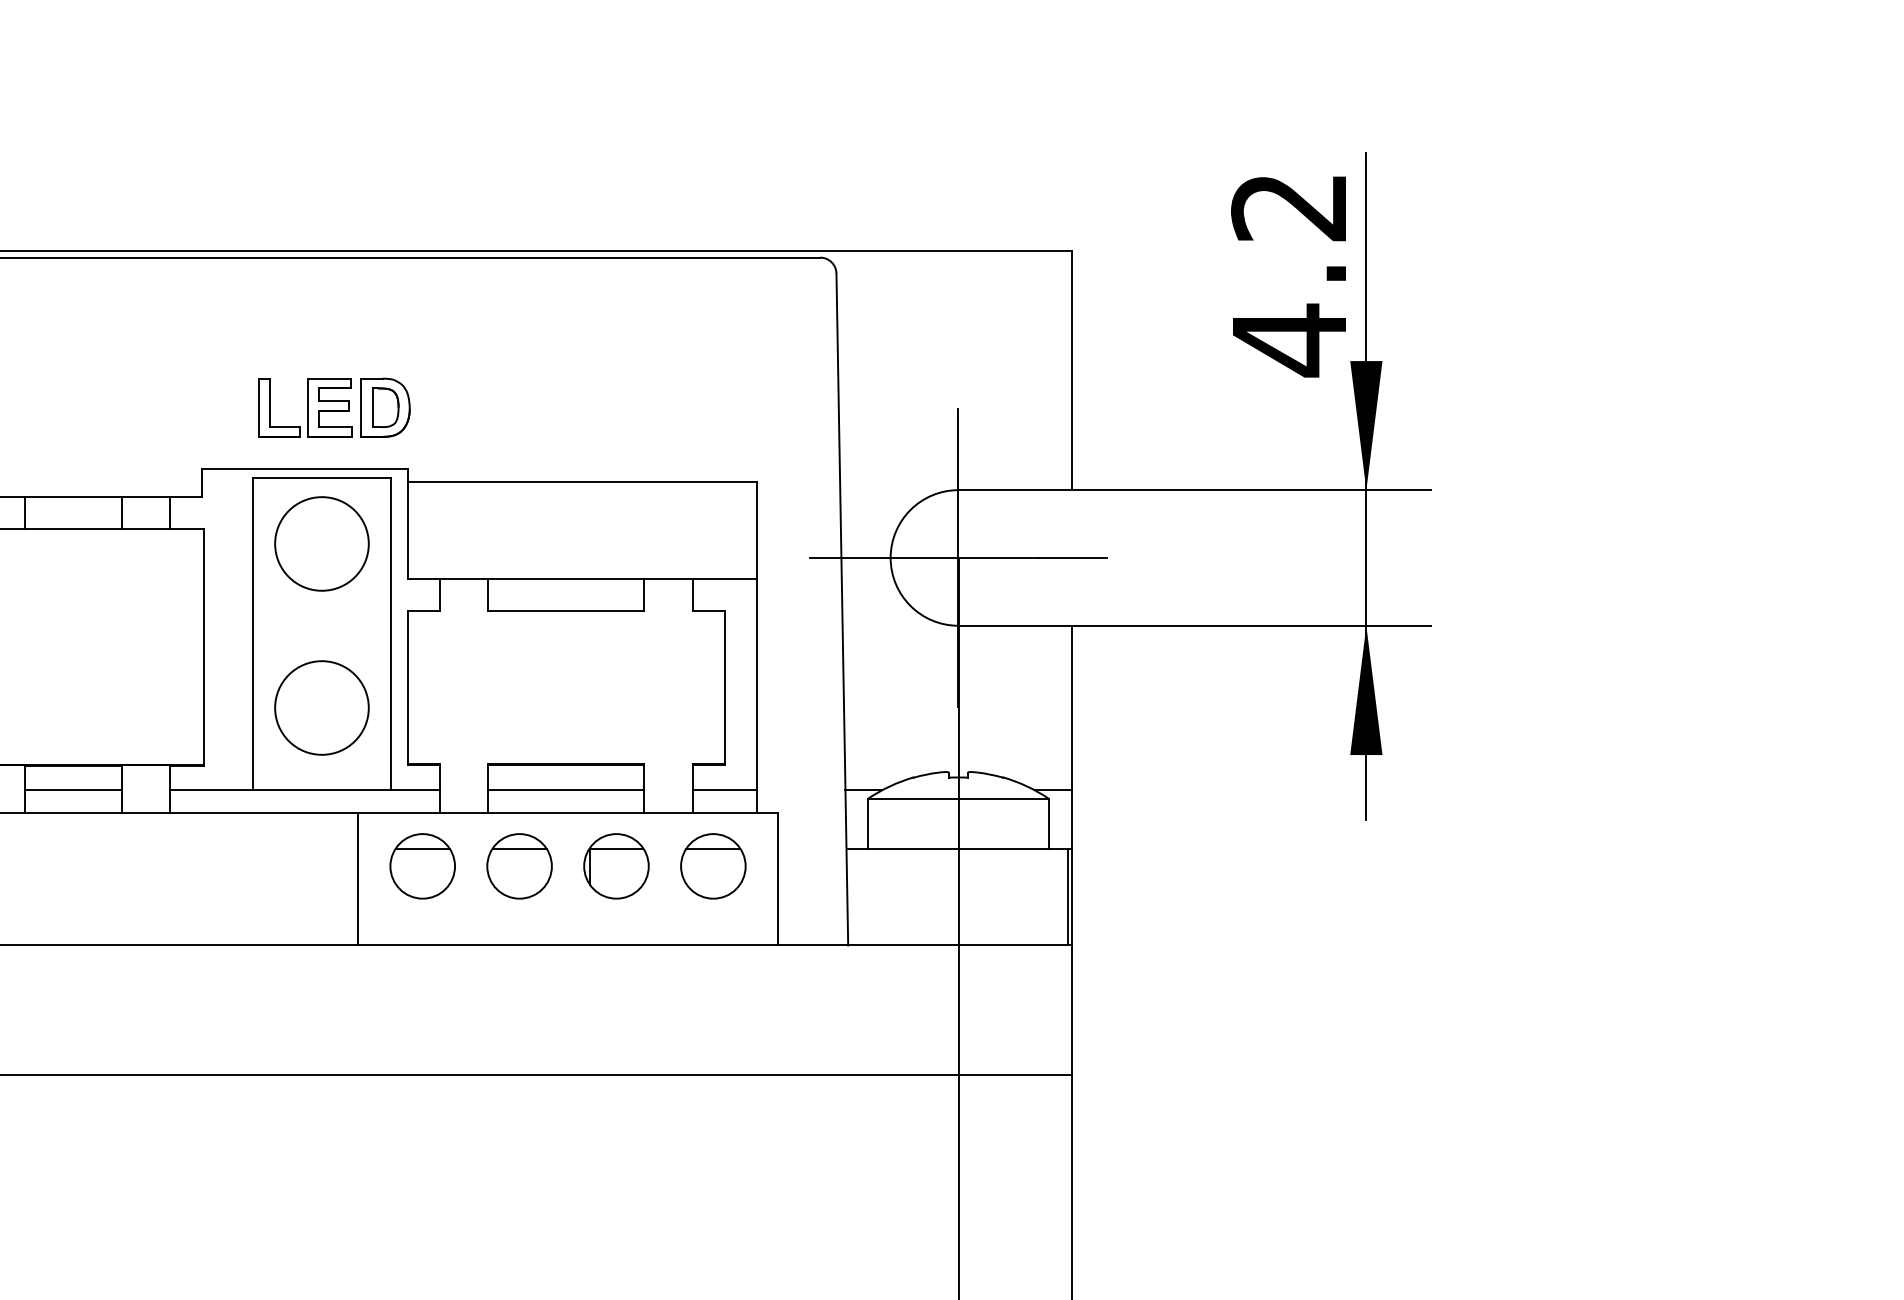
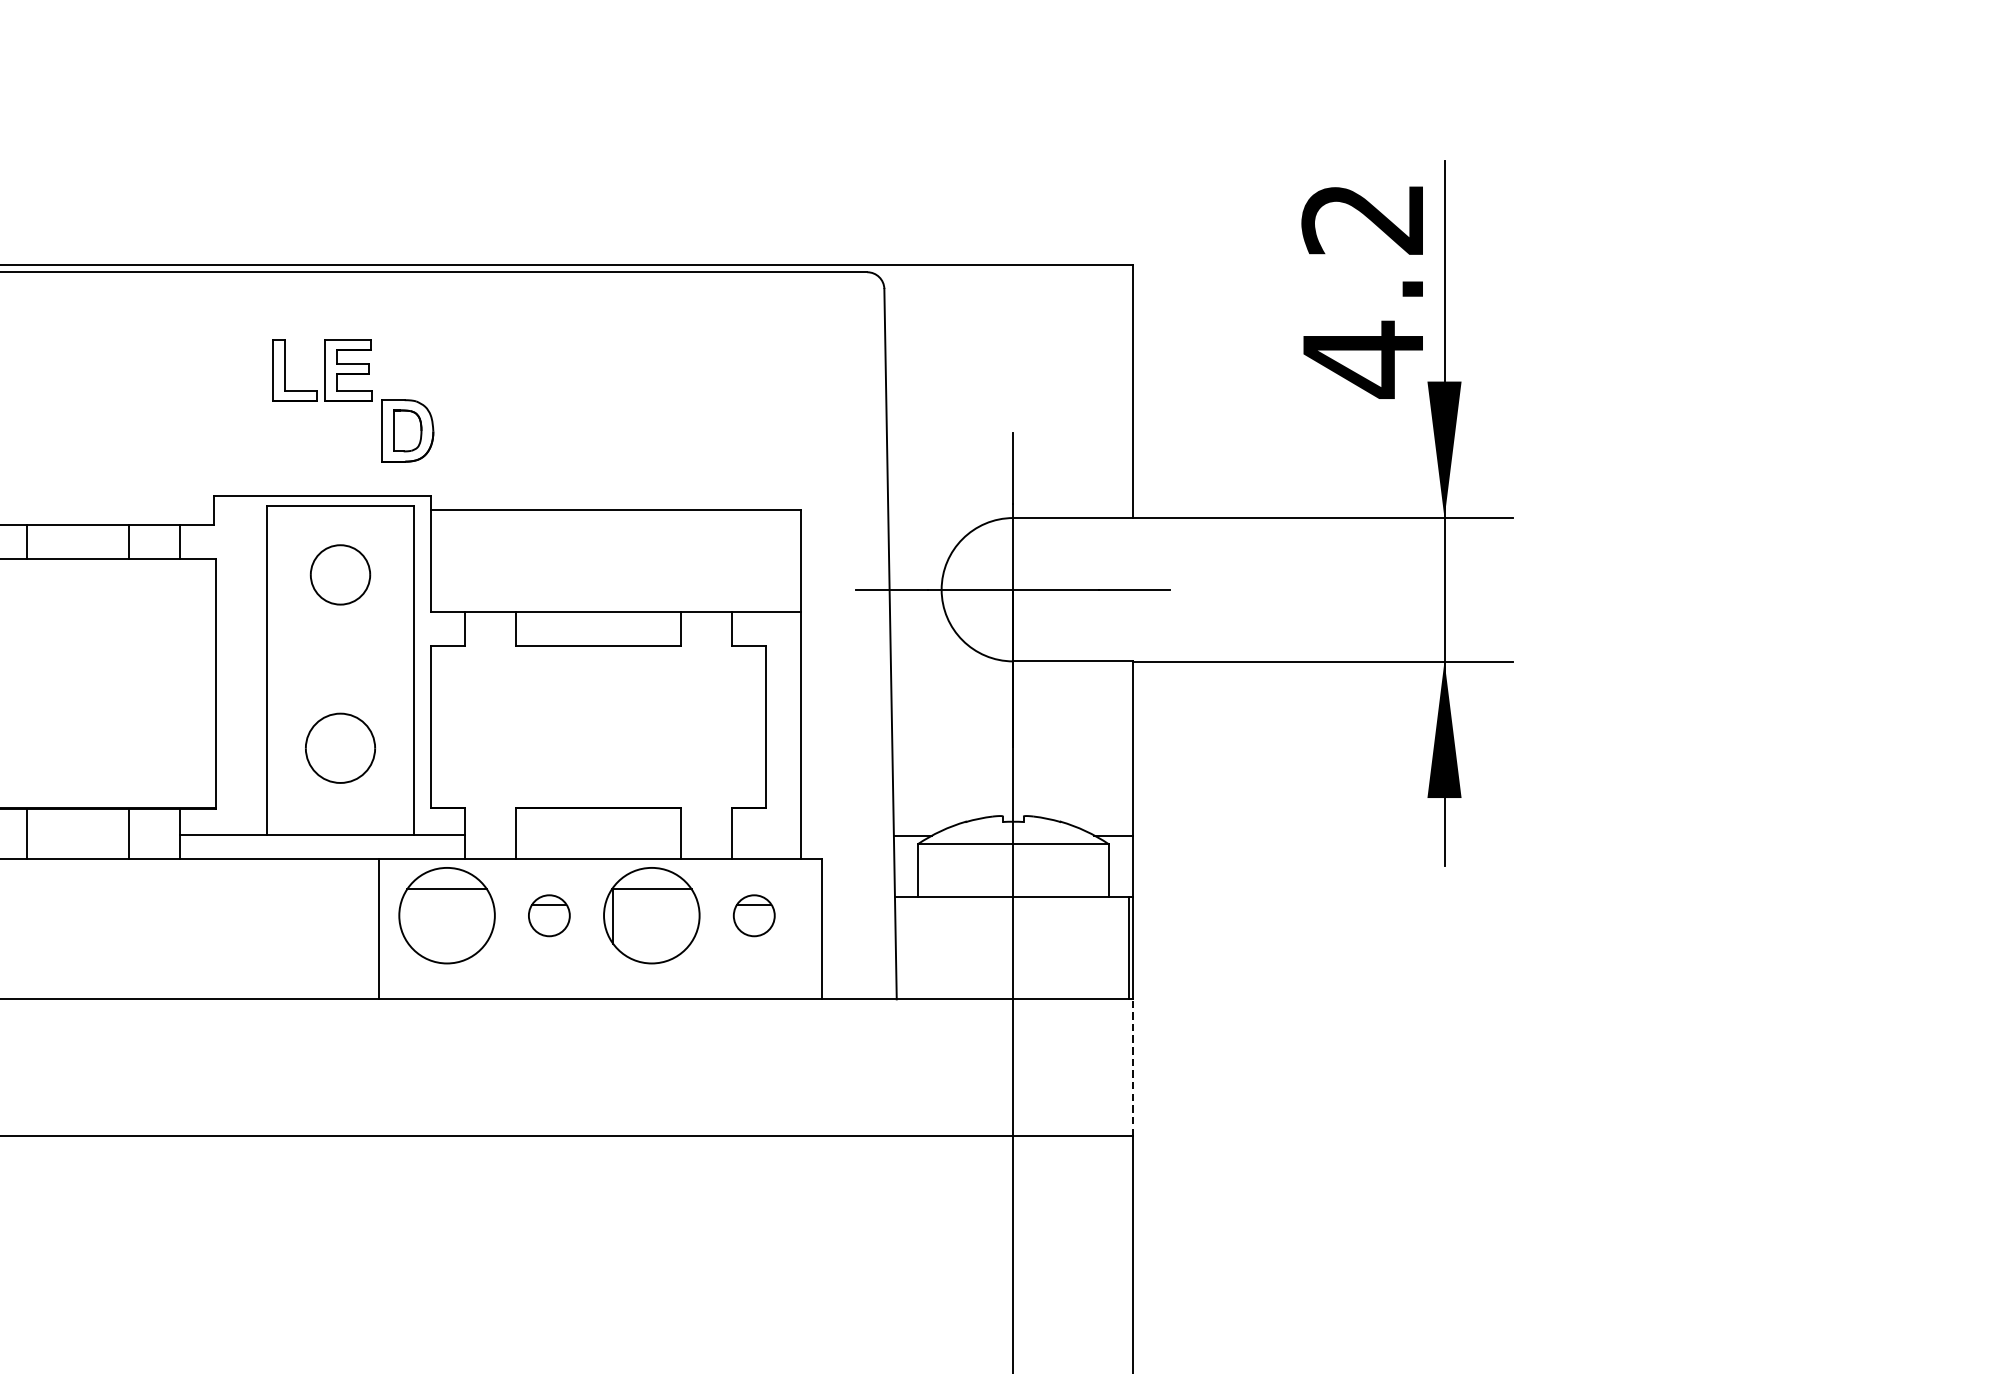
part: (305, 407) -> (323, 370), moved
part: (321, 543) -> (339, 574), size x0.6
part: (321, 707) -> (339, 747), size x0.7
line: (73, 790) -> (77, 835), removed
line: (566, 790) -> (598, 835), removed
line: (724, 790) -> (766, 835), removed
part: (422, 866) -> (446, 915), size x1.4
part: (519, 866) -> (549, 915), size x0.6
part: (616, 866) -> (651, 915), size x1.4
part: (713, 866) -> (754, 915), size x0.6
line: (1071, 1010) -> (1132, 1068), solid -> dashed

